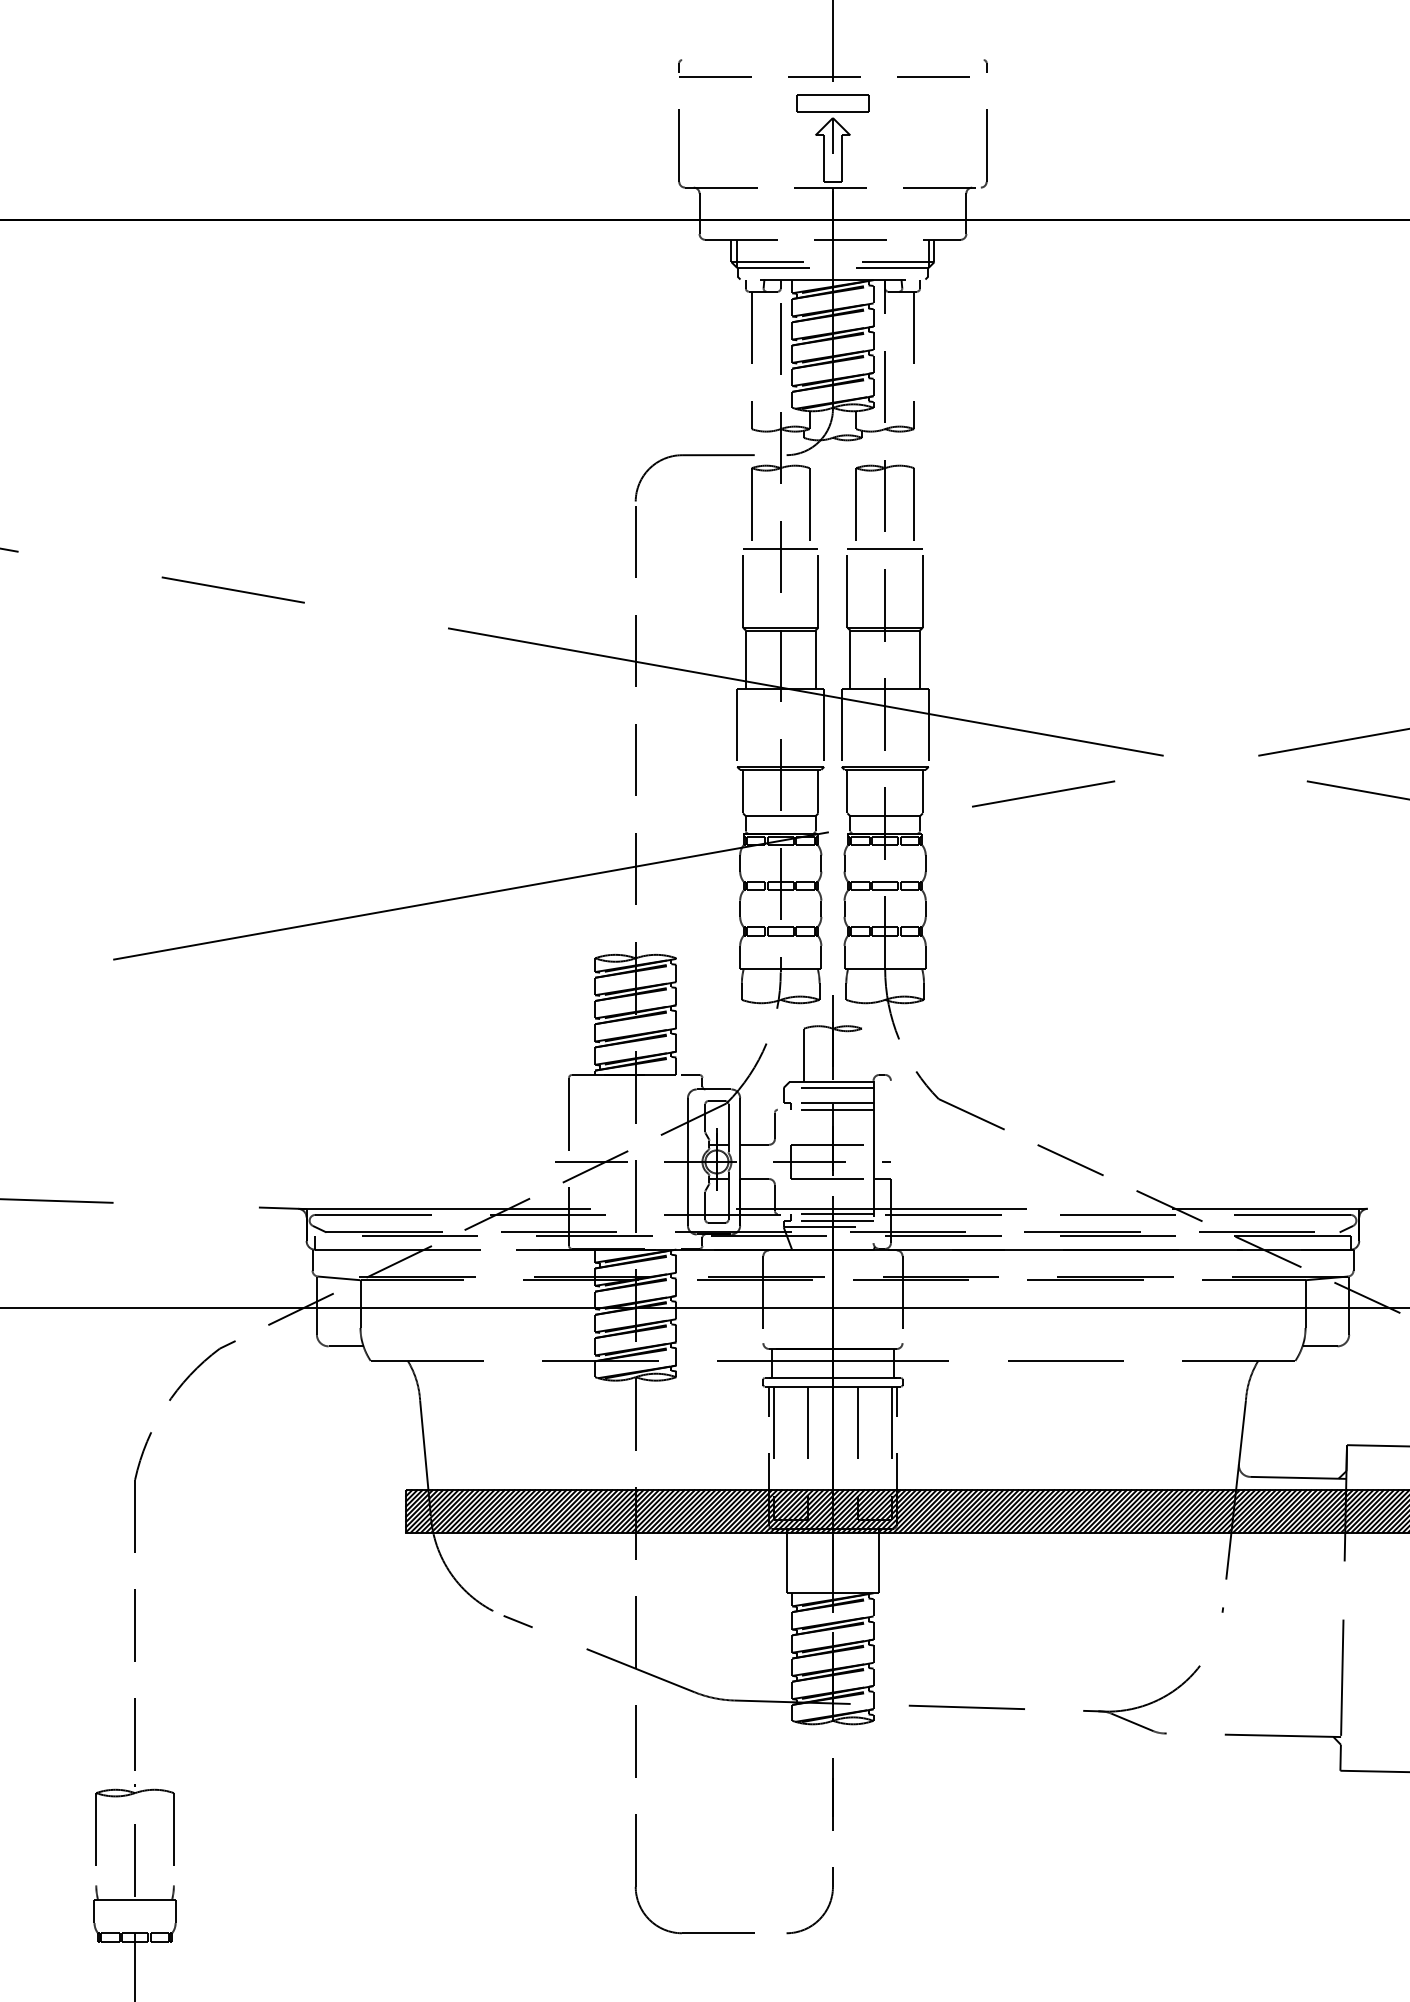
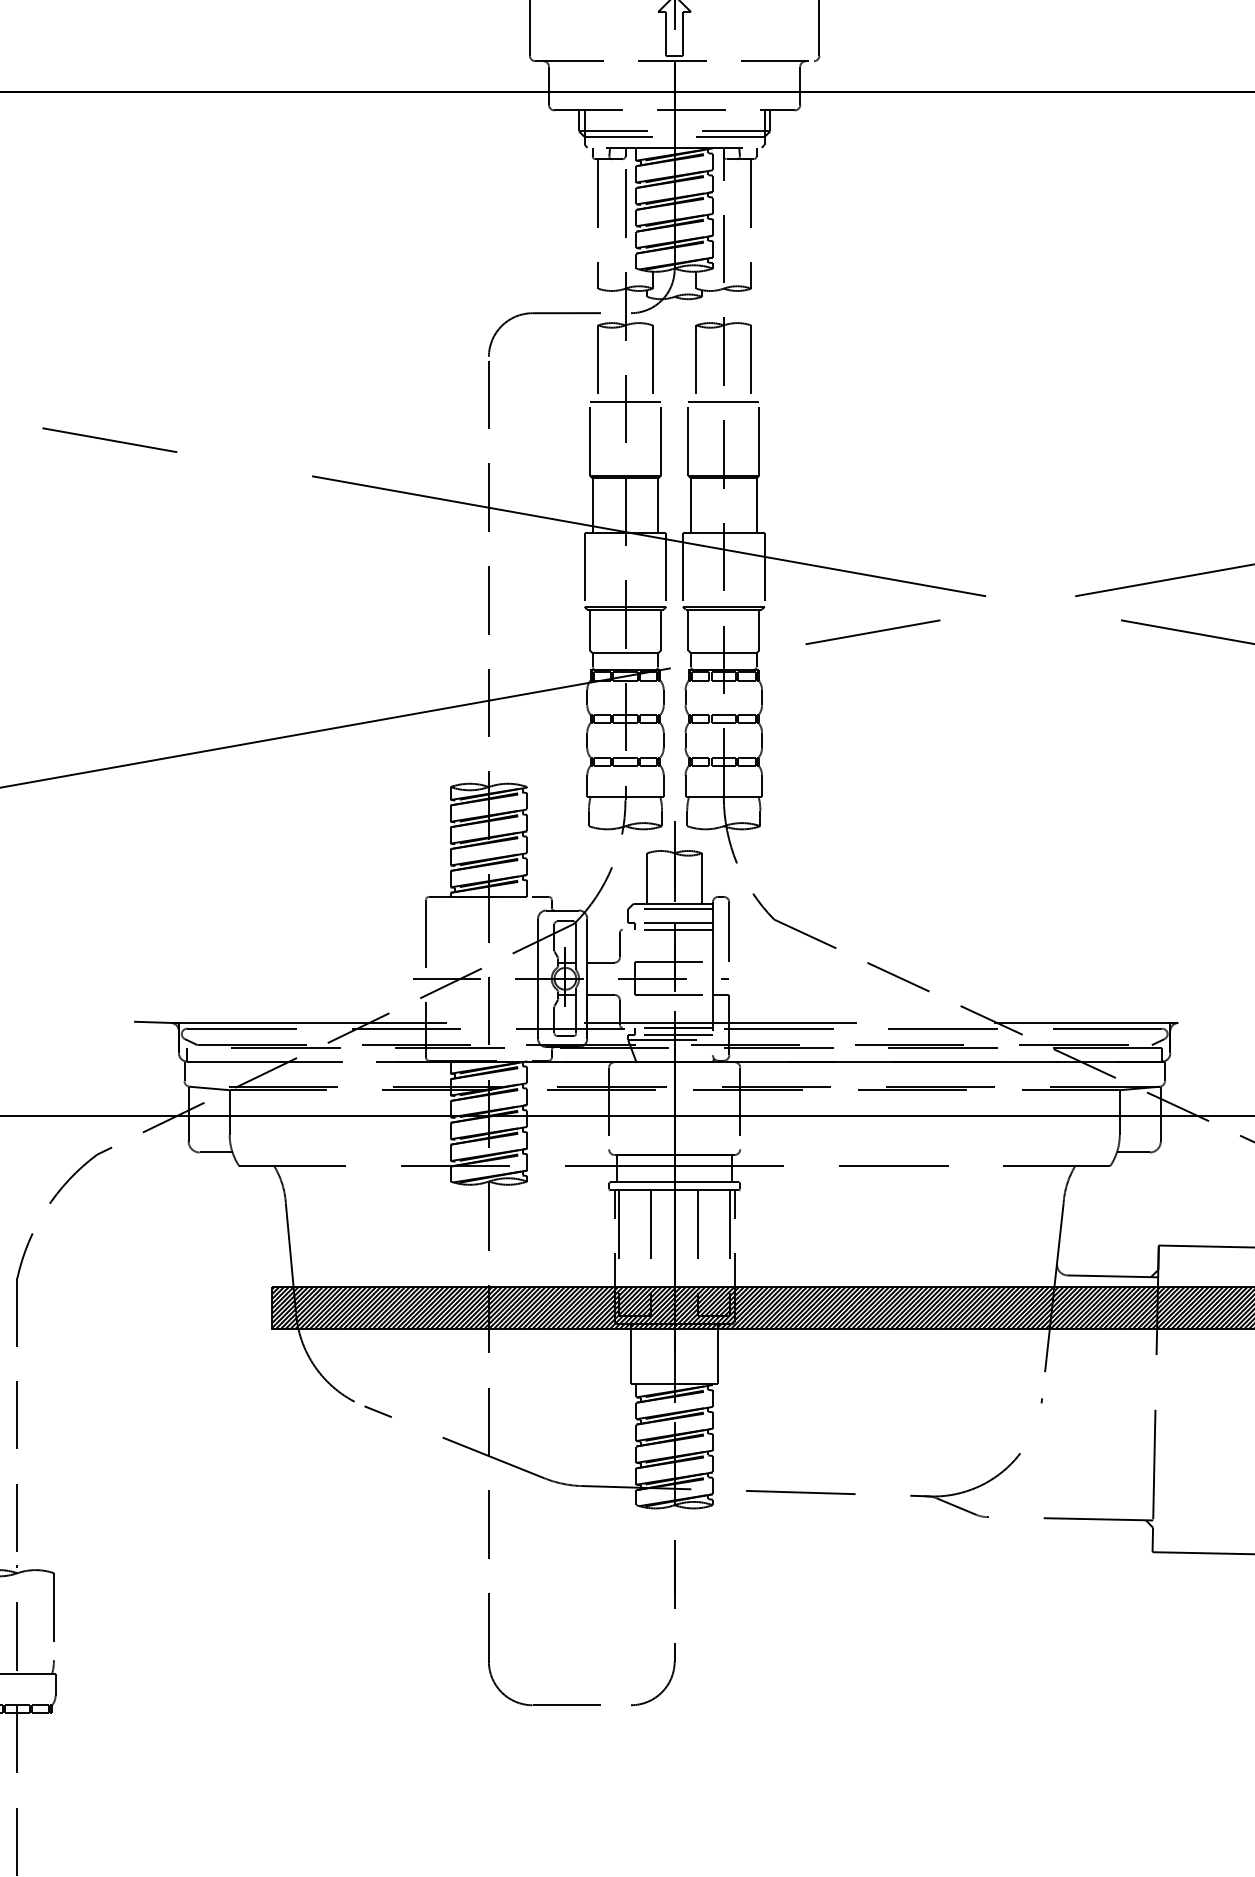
line: (861, 1055) -> (701, 878), added
line: (890, 1112) -> (728, 932), added

